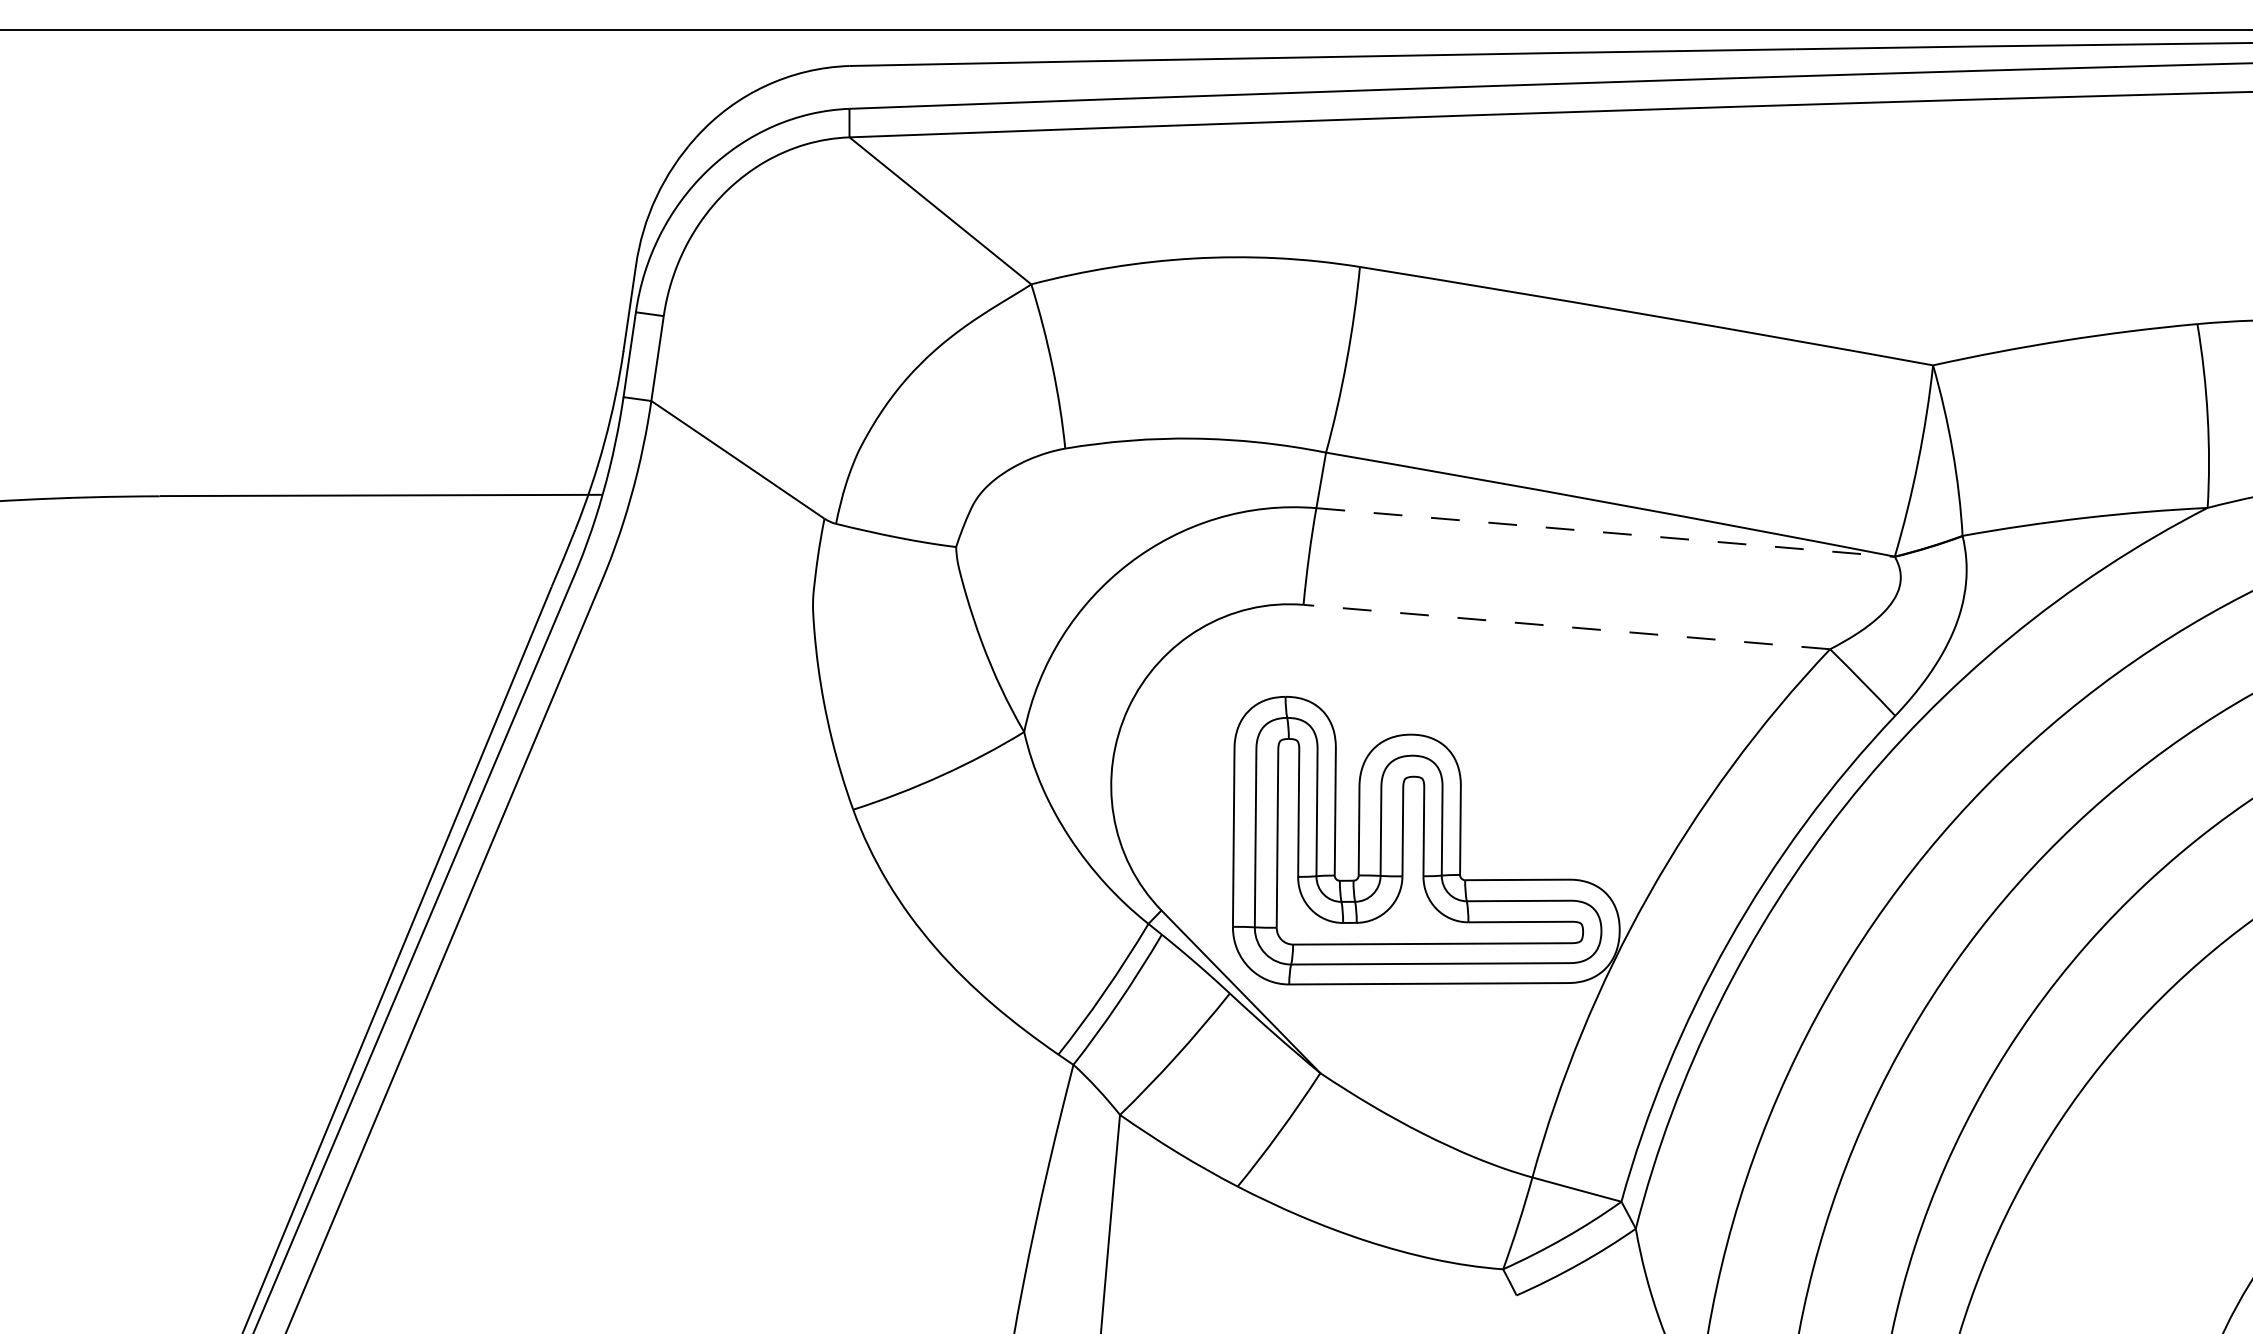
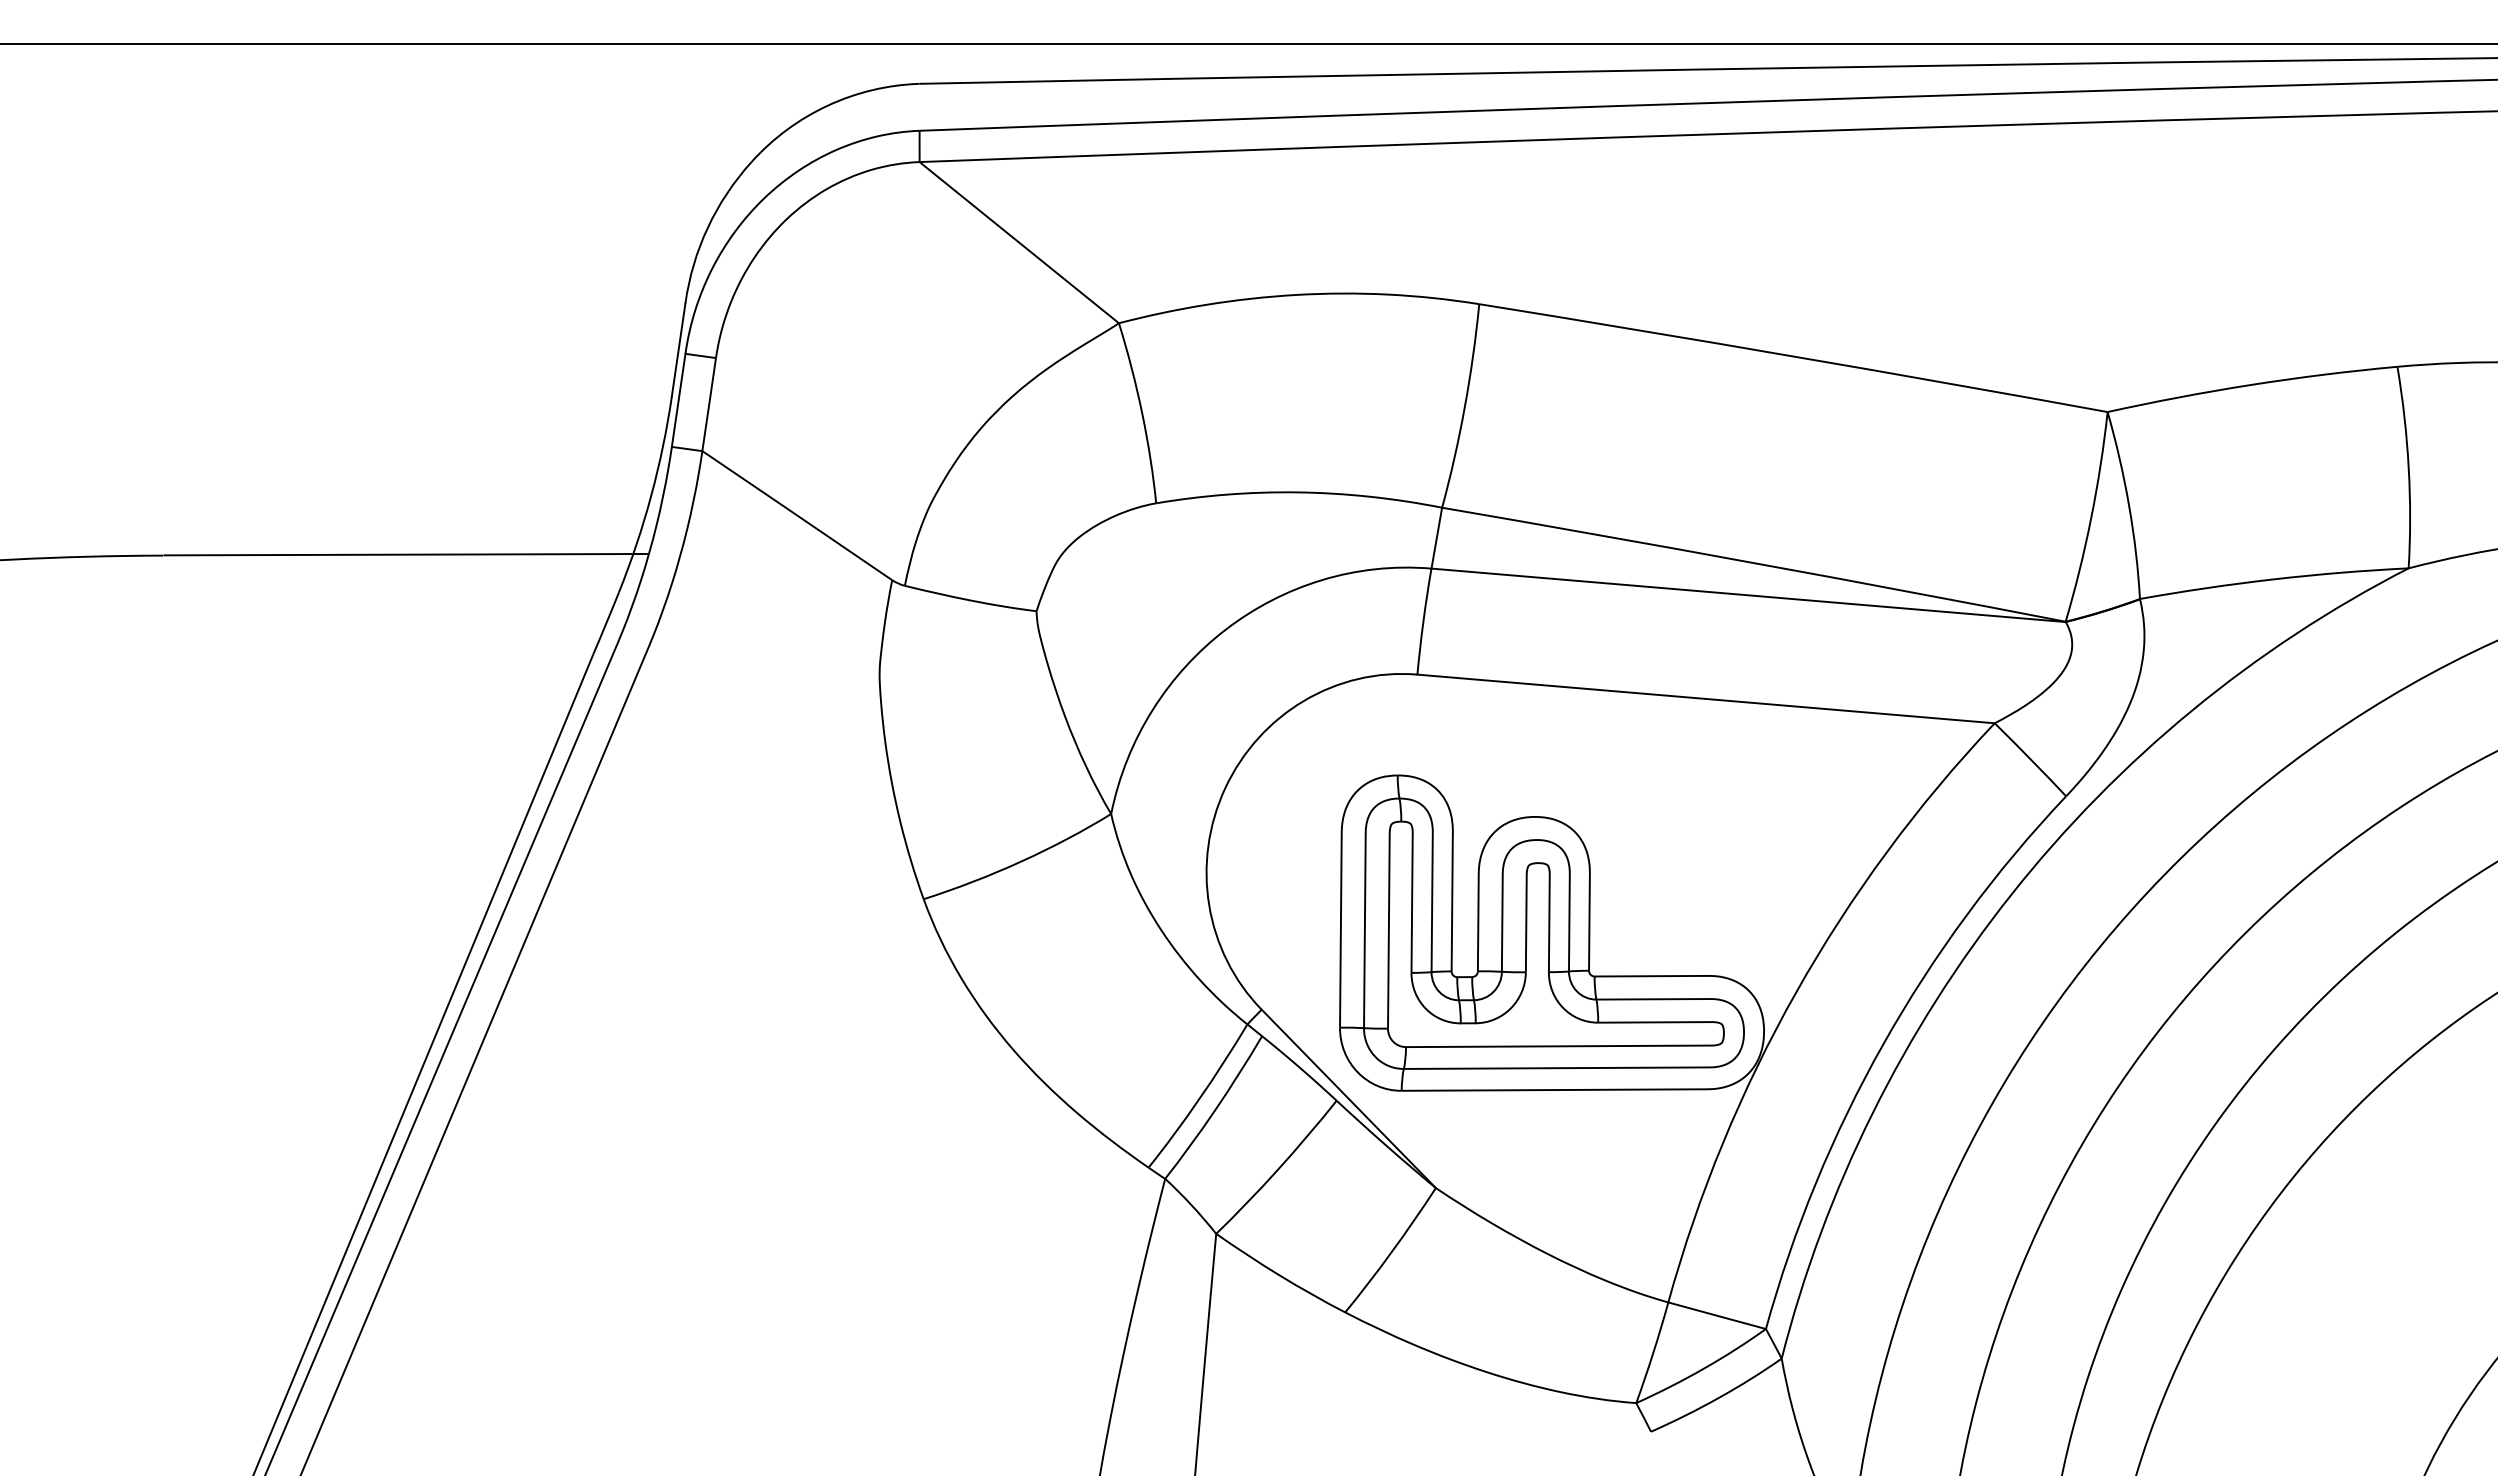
line: (1606, 532) -> (1749, 595), dashed -> solid
line: (1567, 626) -> (1706, 698), dashed -> solid

